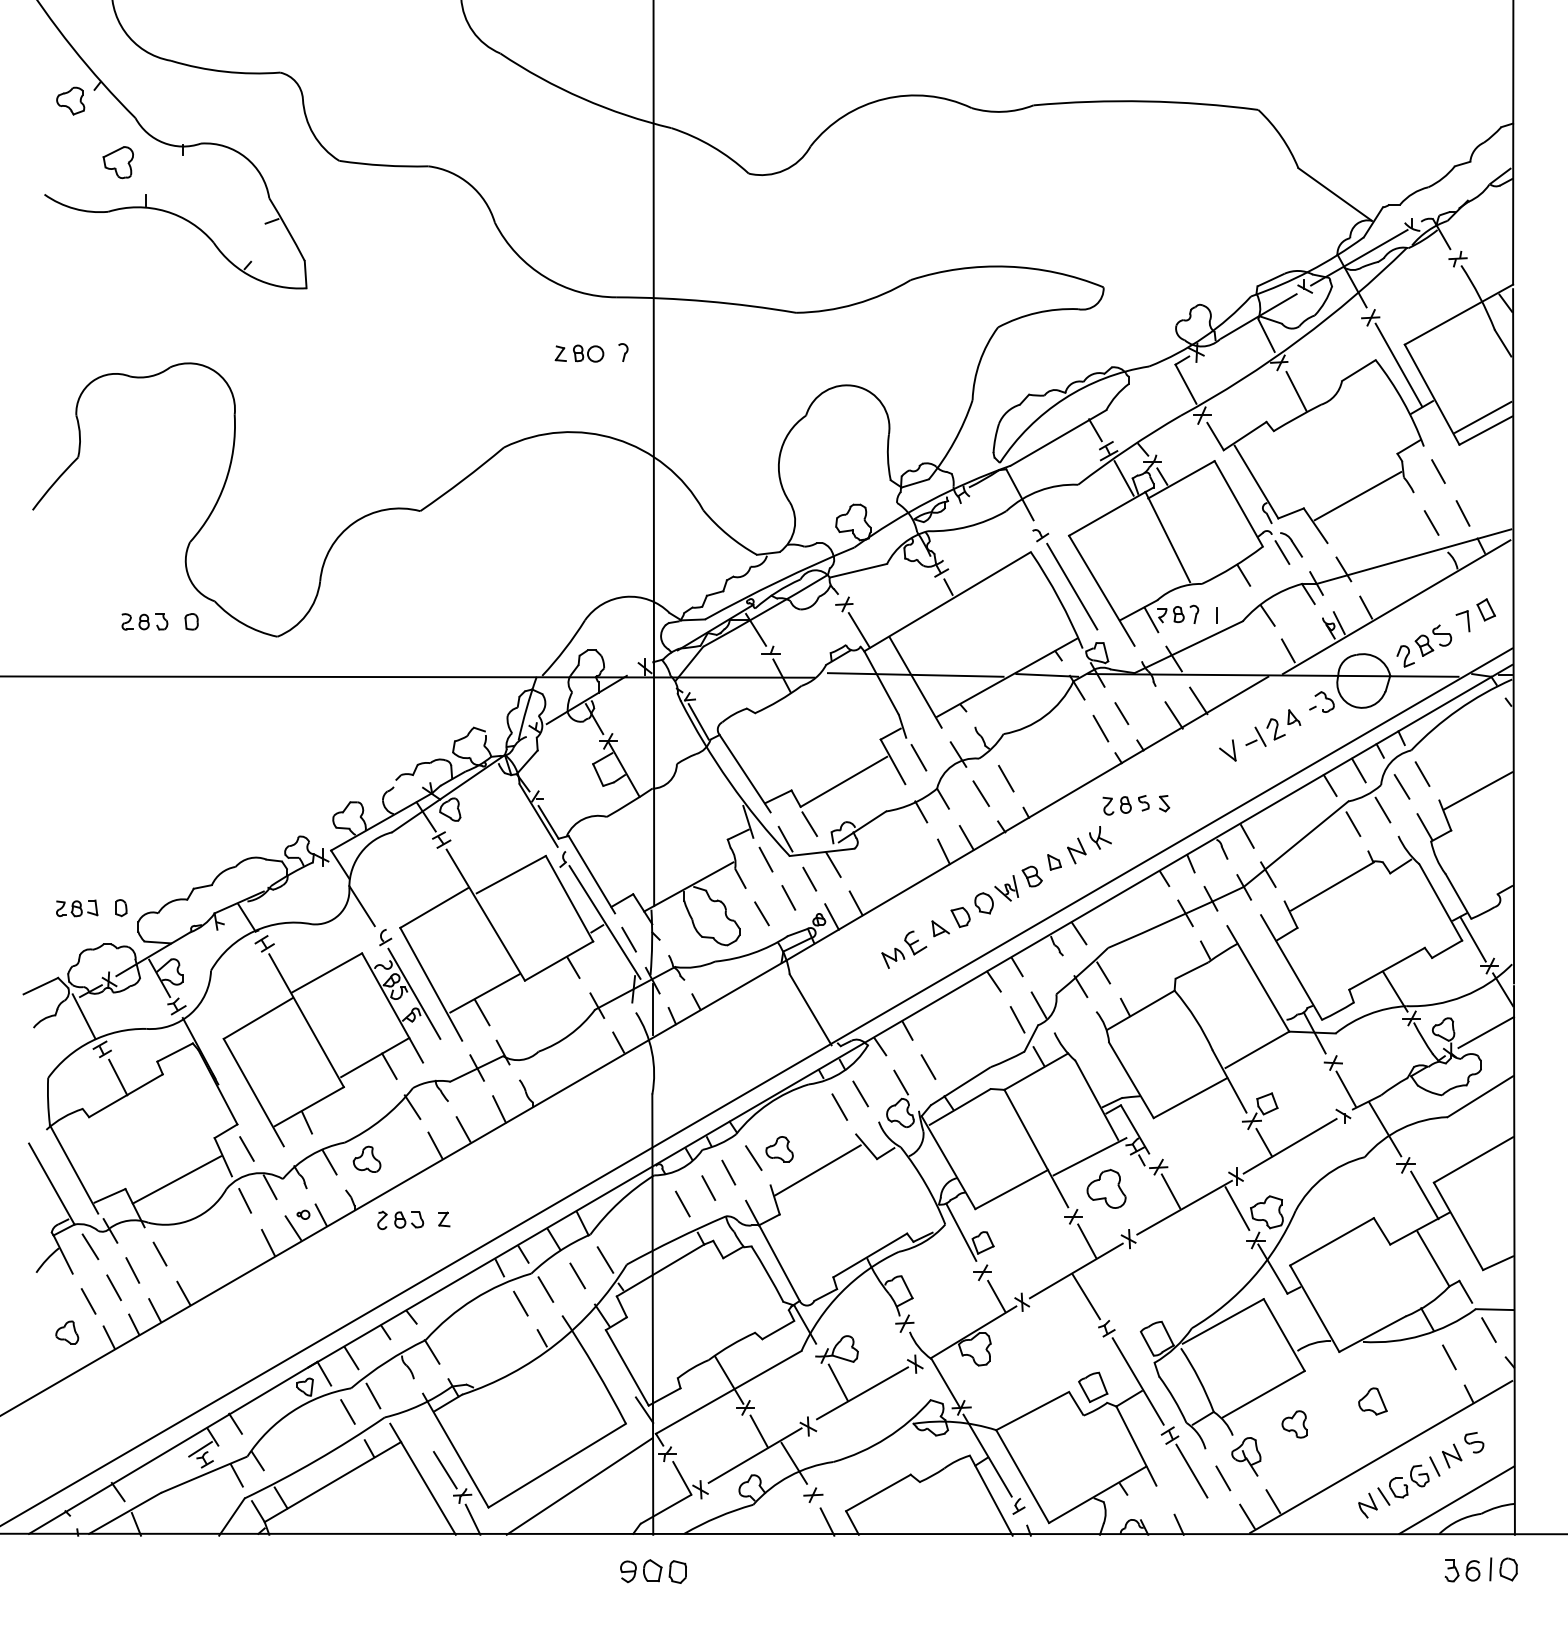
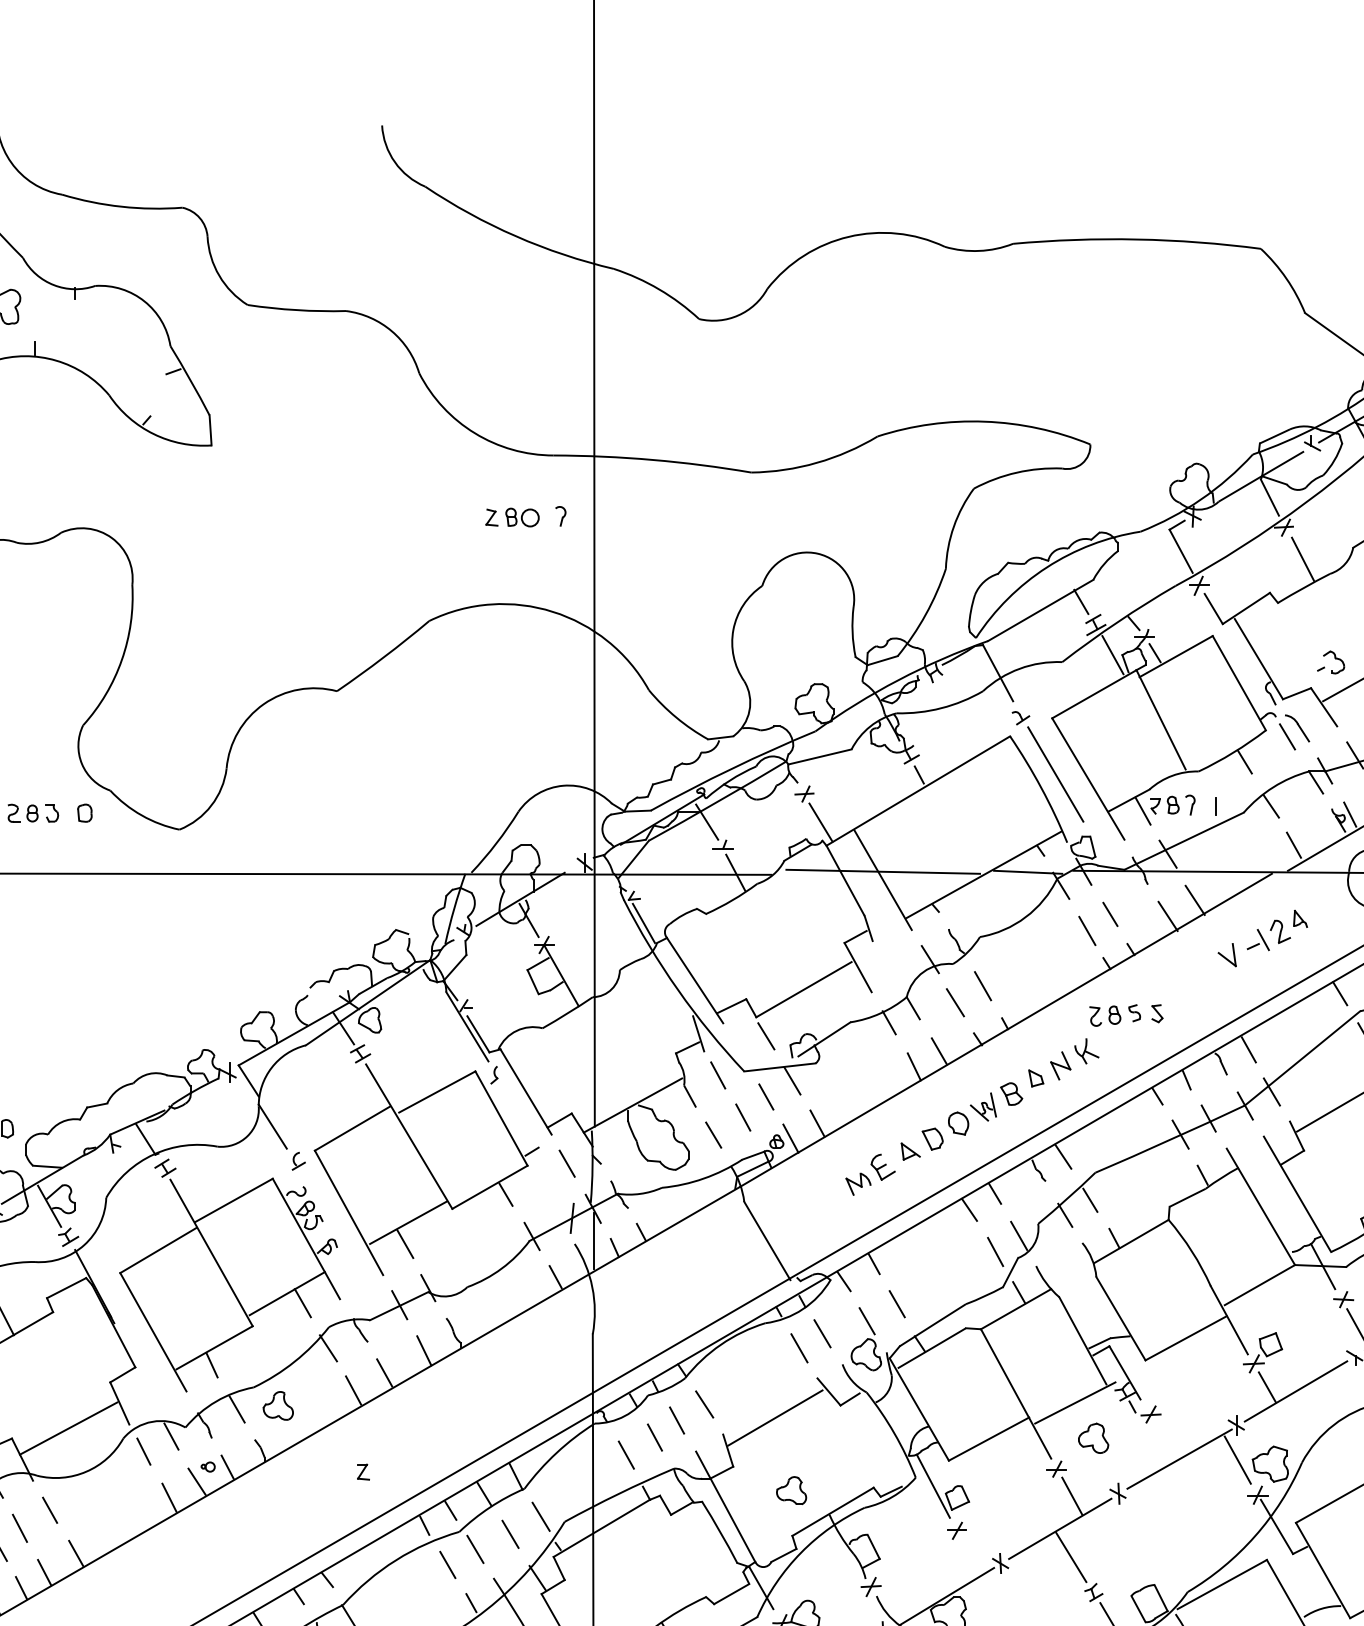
part: (1321, 701) -> (1330, 661), moved
line: (918, 757) -> (886, 962), removed
line: (785, 838) -> (739, 1052), removed
line: (604, 922) -> (540, 1144), removed
line: (414, 993) -> (330, 1222), removed
line: (246, 1148) -> (145, 1393), removed
part: (779, 1149) -> (791, 1490), moved
part: (1106, 1188) -> (1093, 1437), size x0.7
line: (1170, 1191) -> (1164, 1441), removed
part: (400, 1220) -> (315, 1473), removed
line: (996, 1295) -> (972, 1555), removed

